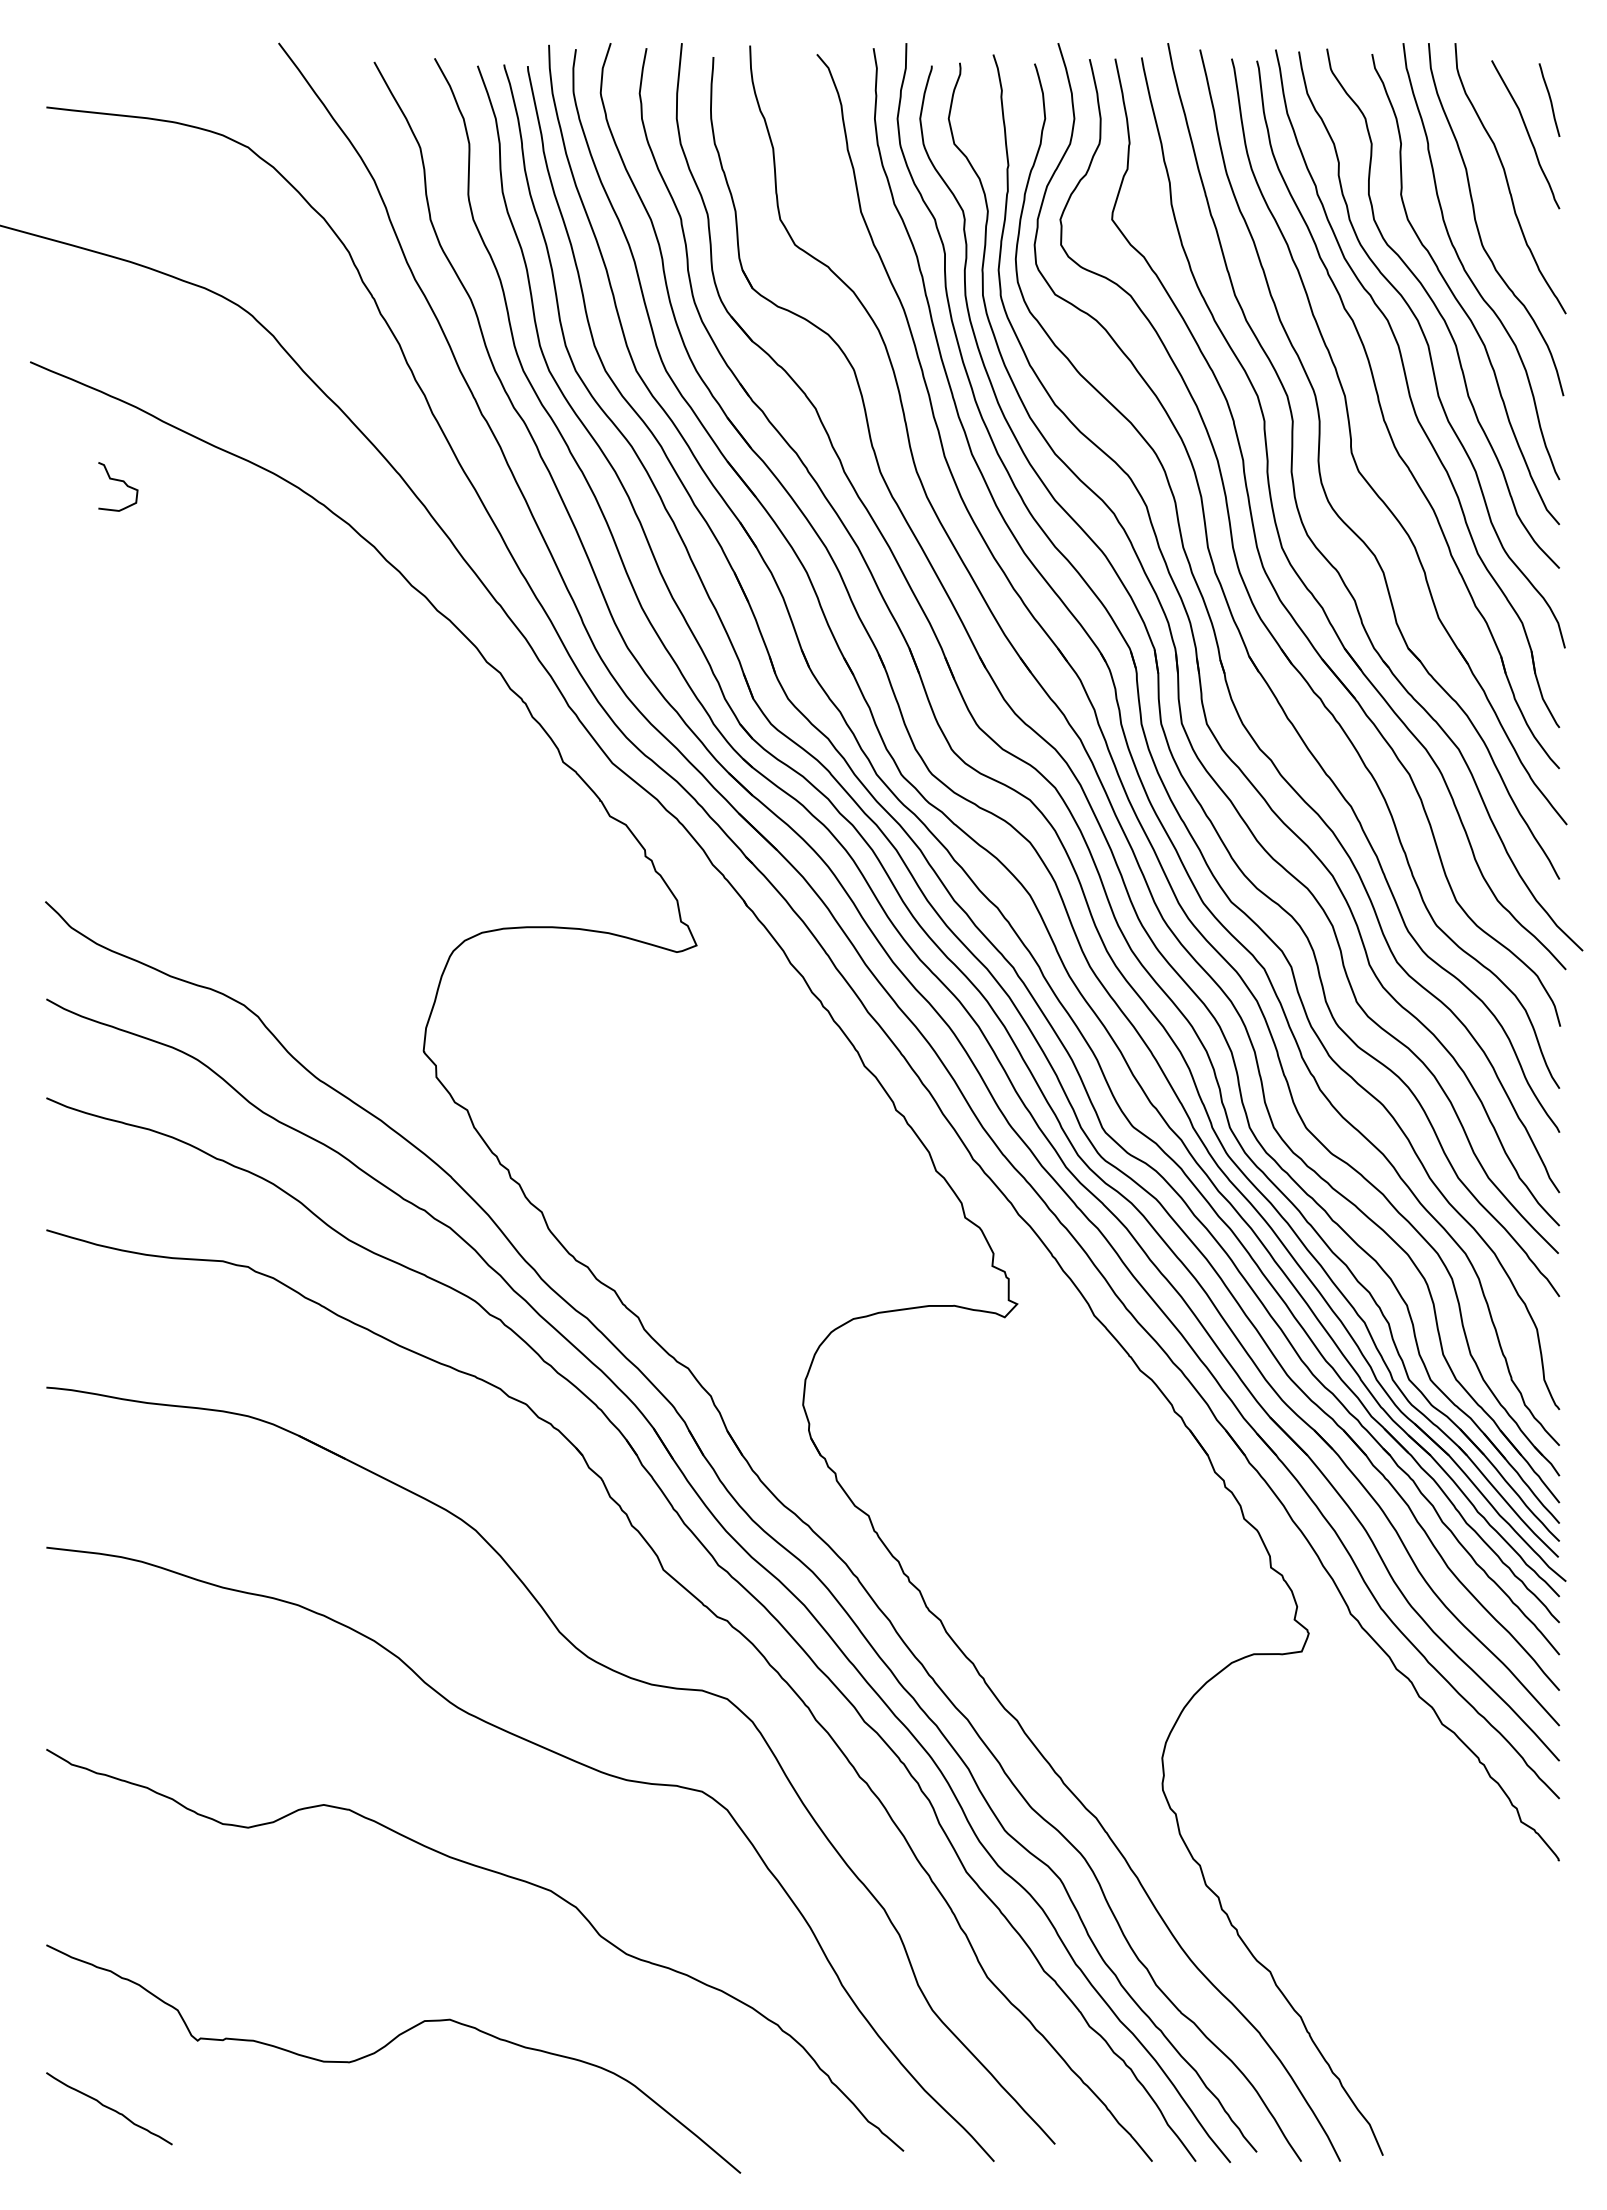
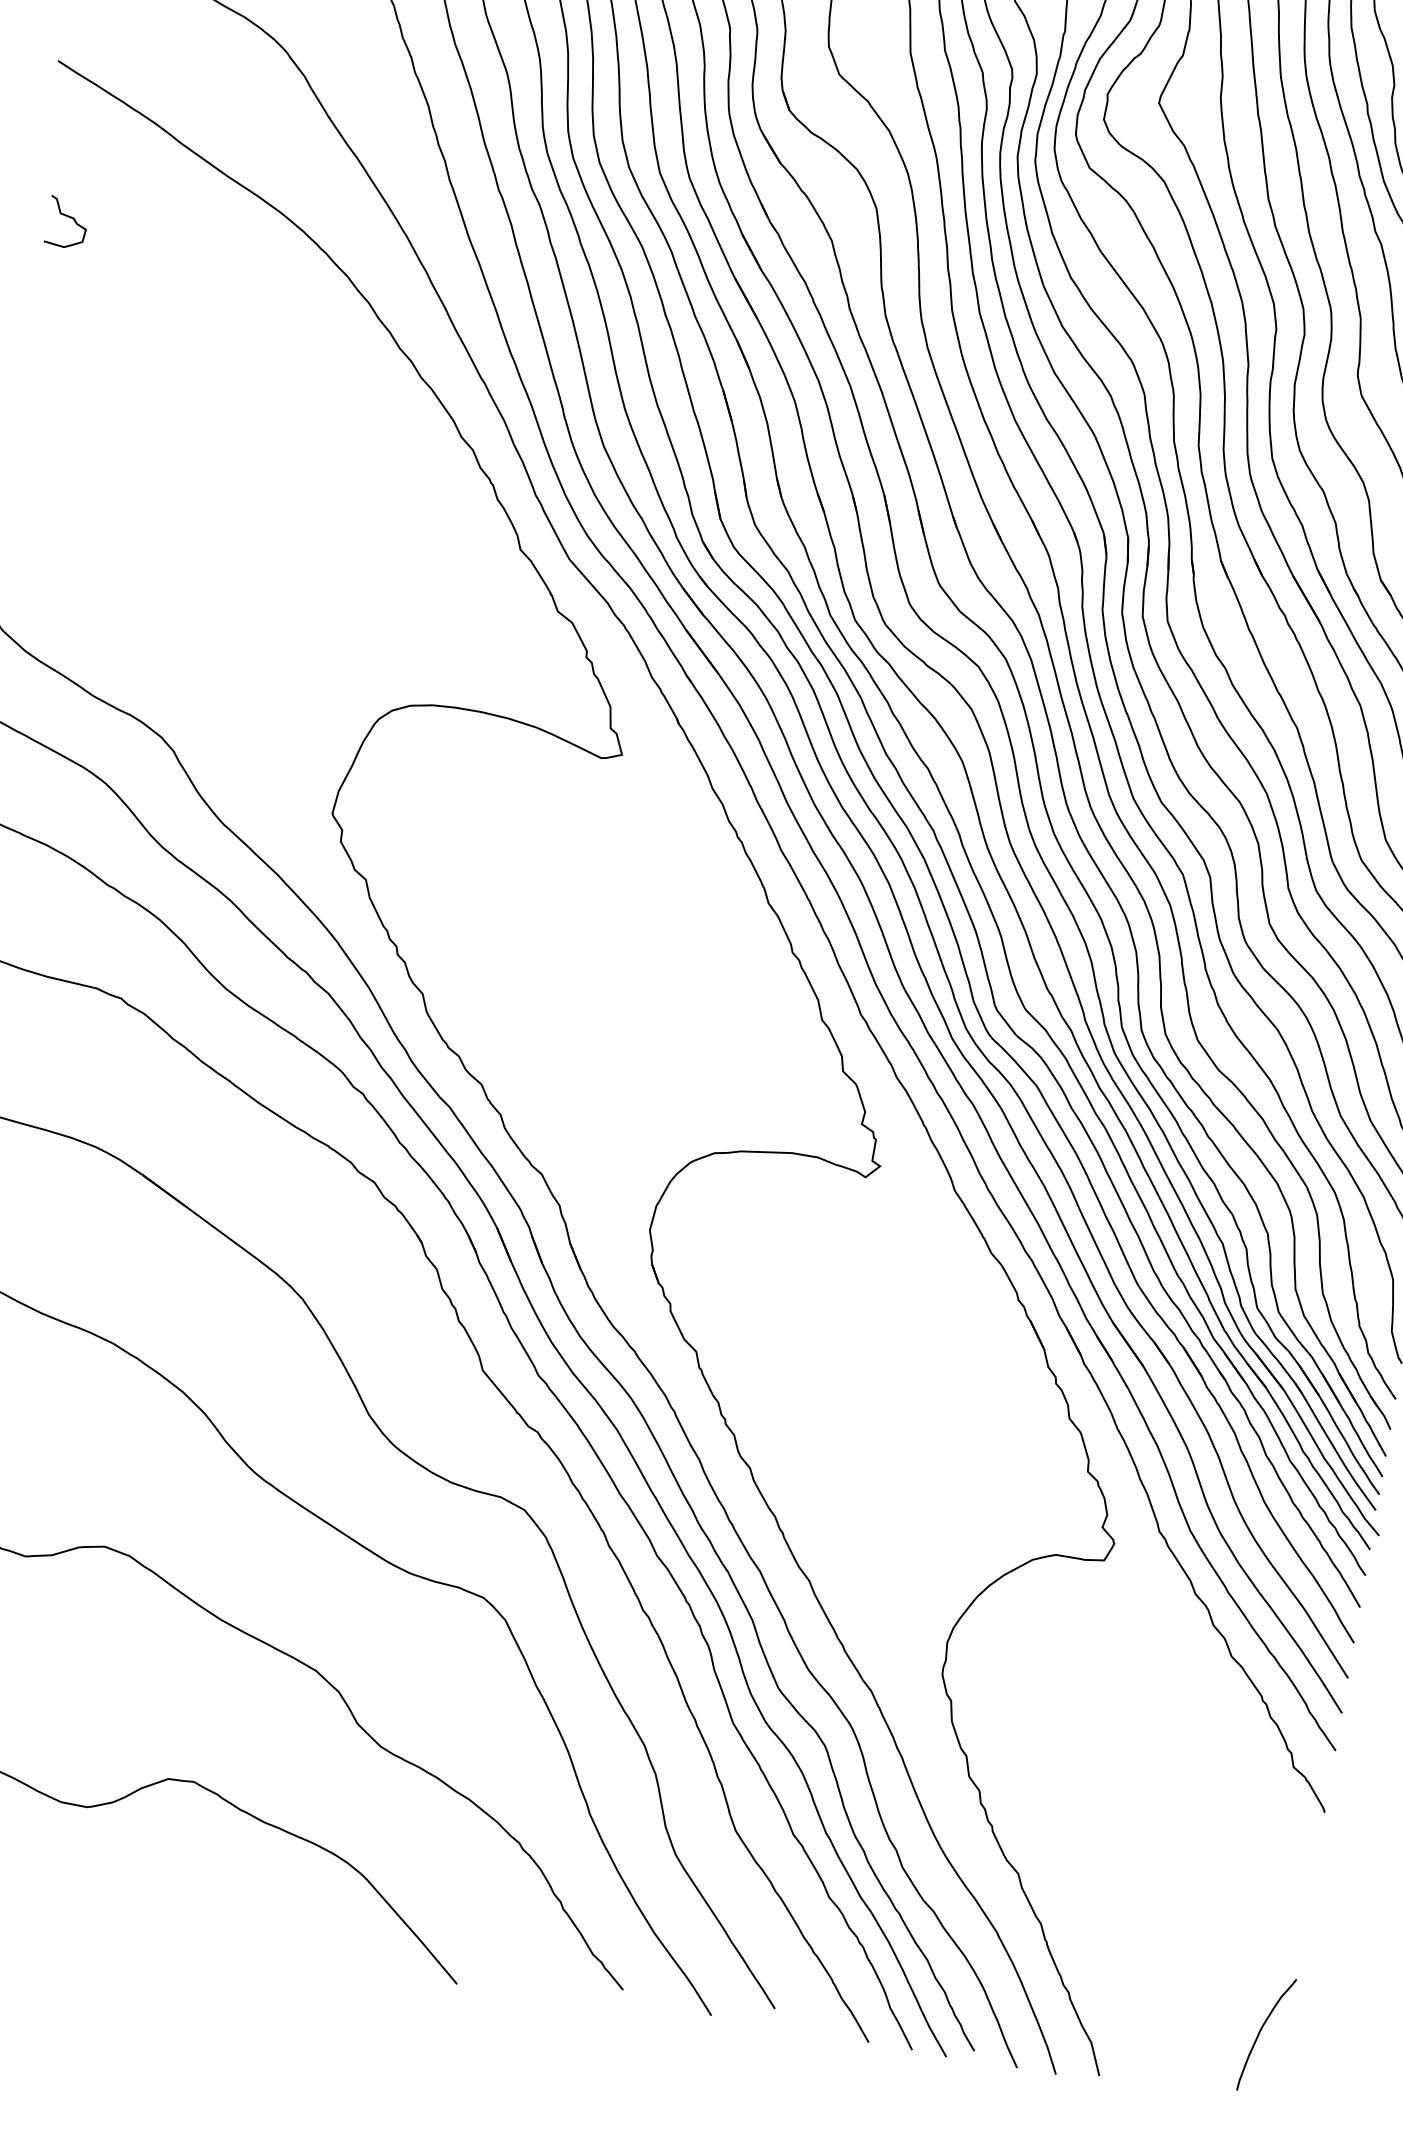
curve: (118, 481) -> (68, 217), moved
curve: (1533, 2086) -> (1260, 2032), added

